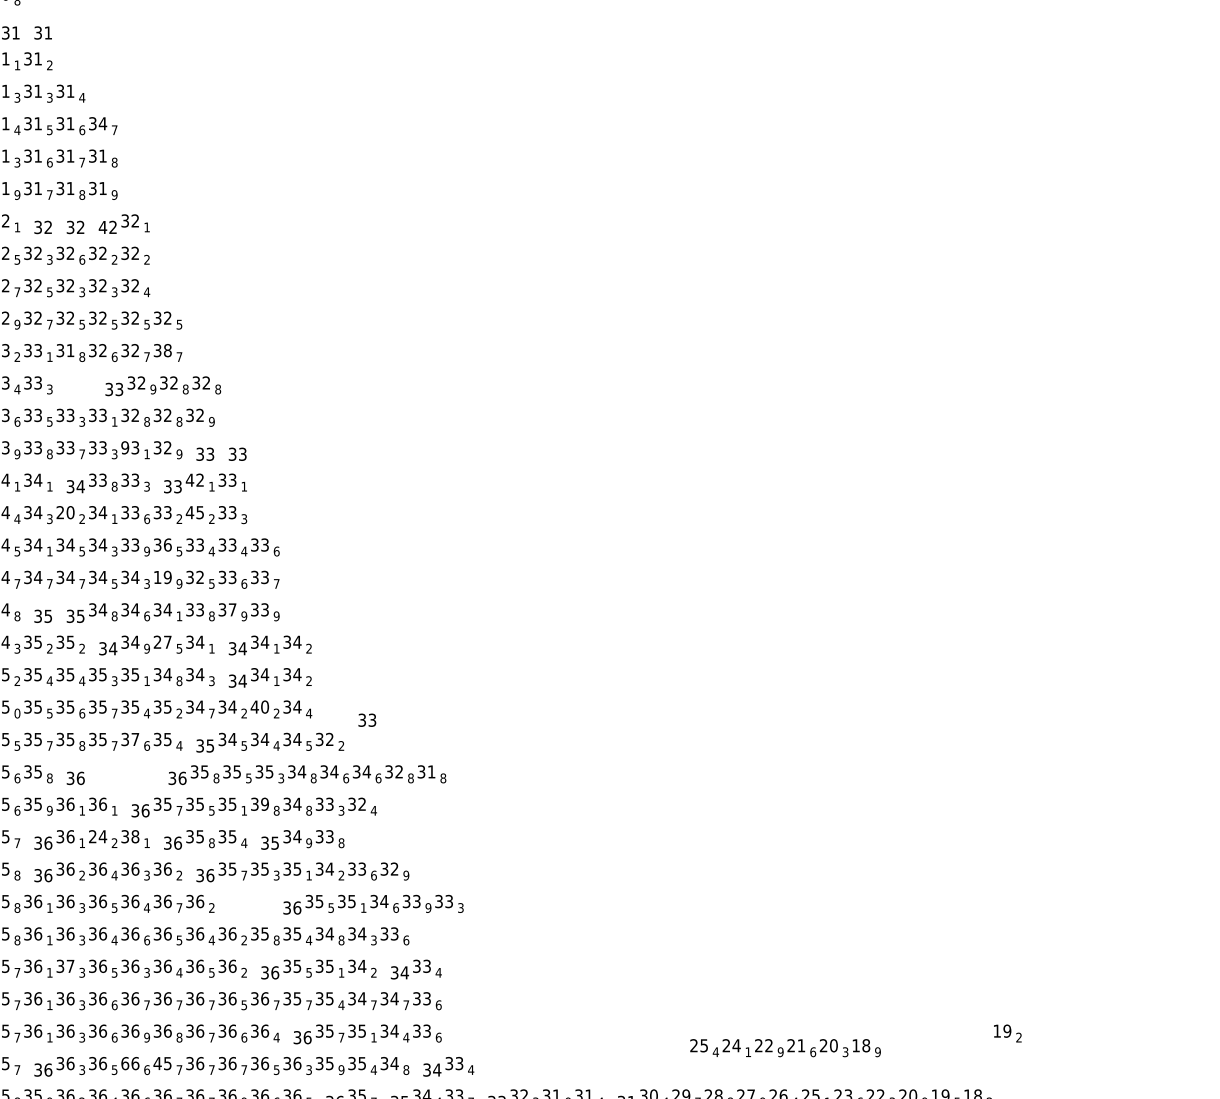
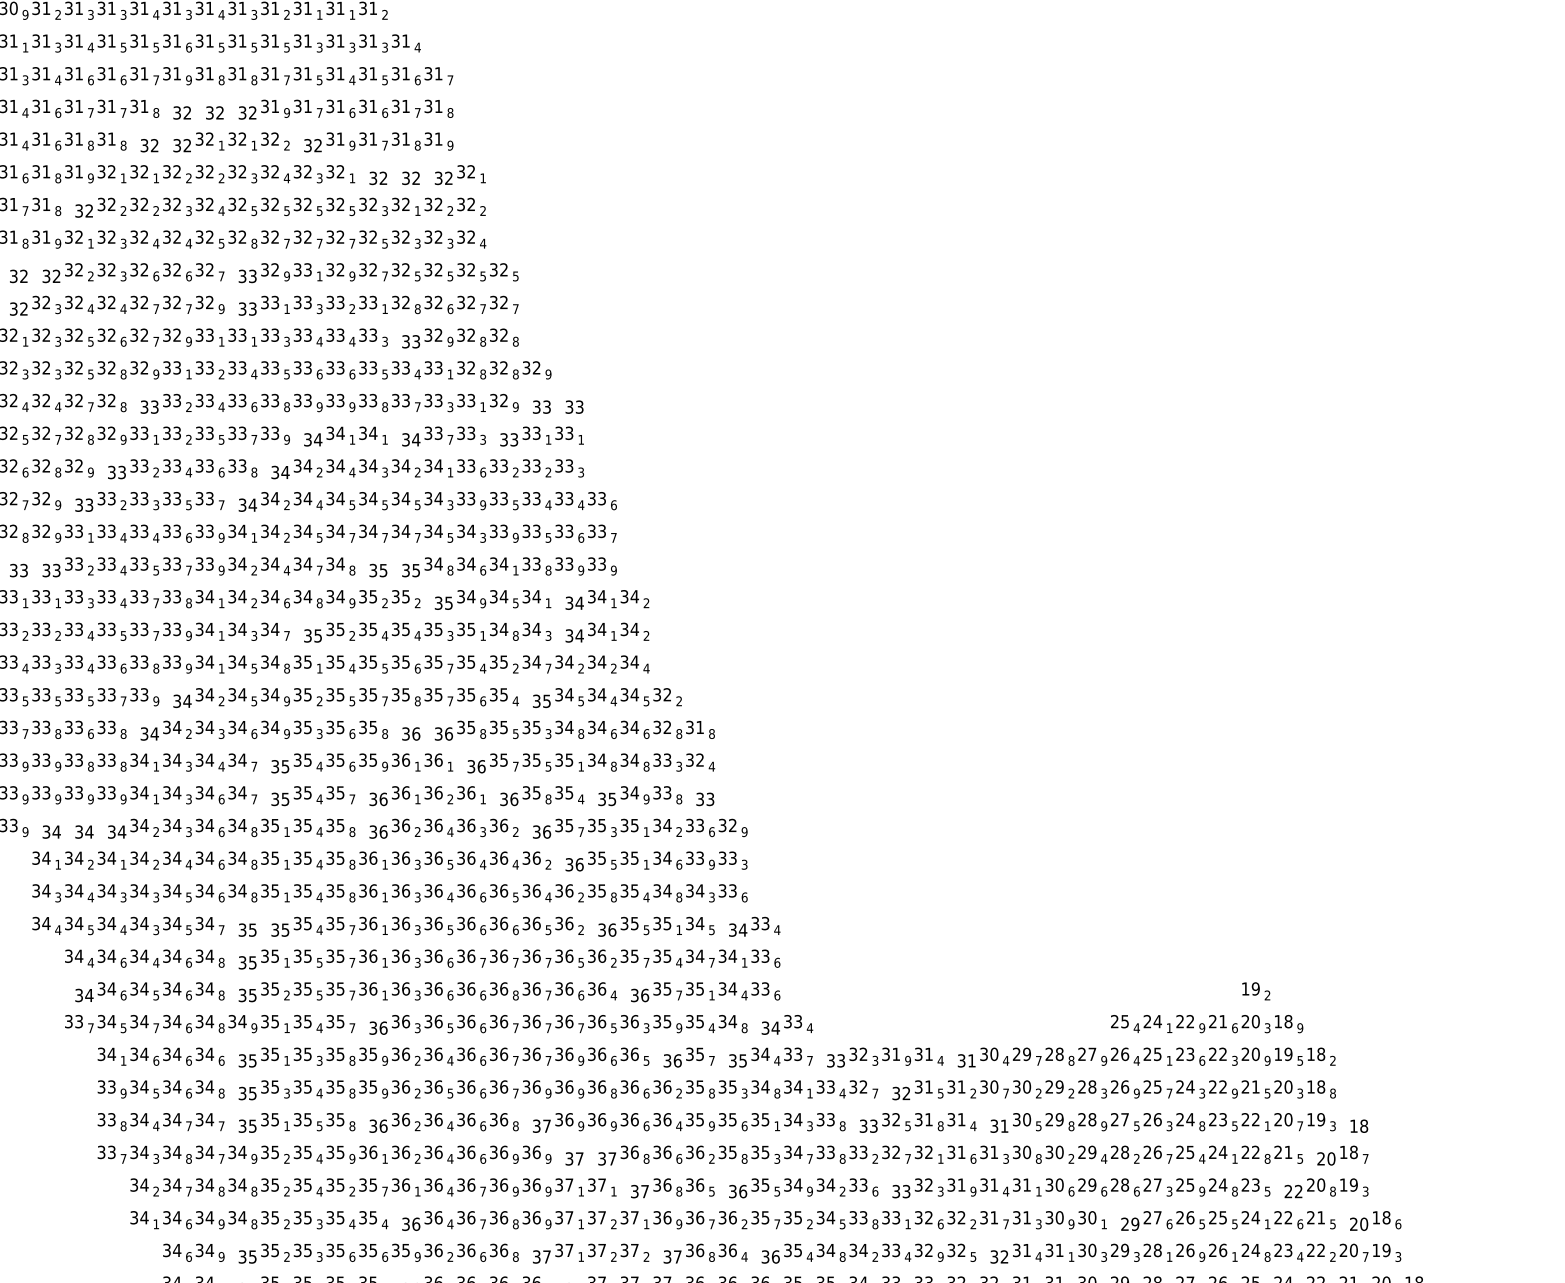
text: (102, 123) -> (438, 73), 34 -> 31
text: (17, 162) -> (352, 112), 3 -> 6
text: (102, 227) -> (438, 178), 42 -> 32
text: (81, 259) -> (417, 210), 6 -> 1
text: (70, 349) -> (405, 301), 31 -> 32
text: (168, 350) -> (504, 302), 38 -> 32
text: (163, 386) -> (460, 338), moved
text: (81, 421) -> (417, 374), 3 -> 4
text: (125, 447) -> (461, 400), 93 -> 33
text: (195, 479) -> (531, 432), 42 -> 33
text: (114, 486) -> (450, 439), 8 -> 7
text: (66, 512) -> (401, 465), 20 -> 34
text: (195, 512) -> (531, 465), 45 -> 33
text: (168, 544) -> (504, 498), 36 -> 33
text: (49, 551) -> (384, 505), 1 -> 5
text: (163, 577) -> (499, 531), 19 -> 33
text: (199, 577) -> (536, 531), 32 -> 33
text: (232, 609) -> (569, 563), 37 -> 33
text: (163, 642) -> (499, 596), 27 -> 34
text: (112, 647) -> (448, 602), 34 -> 35
text: (17, 648) -> (352, 603), 3 -> 9
text: (259, 706) -> (596, 661), 40 -> 34
text: (17, 713) -> (352, 668), 0 -> 4
text: (367, 720) -> (705, 799), moved
text: (135, 739) -> (471, 694), 37 -> 35
text: (307, 774) -> (574, 730), moved
text: (264, 803) -> (601, 759), 39 -> 34
text: (97, 836) -> (433, 792), 24 -> 36
text: (135, 836) -> (471, 792), 38 -> 36
text: (373, 904) -> (656, 861), moved
text: (179, 907) -> (515, 864), 7 -> 4
text: (71, 966) -> (406, 923), 37 -> 36
text: (147, 973) -> (483, 930), 3 -> 6
text: (179, 973) -> (515, 930), 4 -> 6
text: (373, 973) -> (711, 930), 2 -> 5
text: (276, 1004) -> (613, 962), 7 -> 2
text: (406, 1004) -> (744, 962), 7 -> 1
text: (1008, 1033) -> (1256, 991), moved
text: (147, 1037) -> (483, 995), 9 -> 6
text: (785, 1048) -> (1207, 1024), moved
text: (125, 1063) -> (461, 1021), 66 -> 36
text: (162, 1063) -> (498, 1021), 45 -> 36

